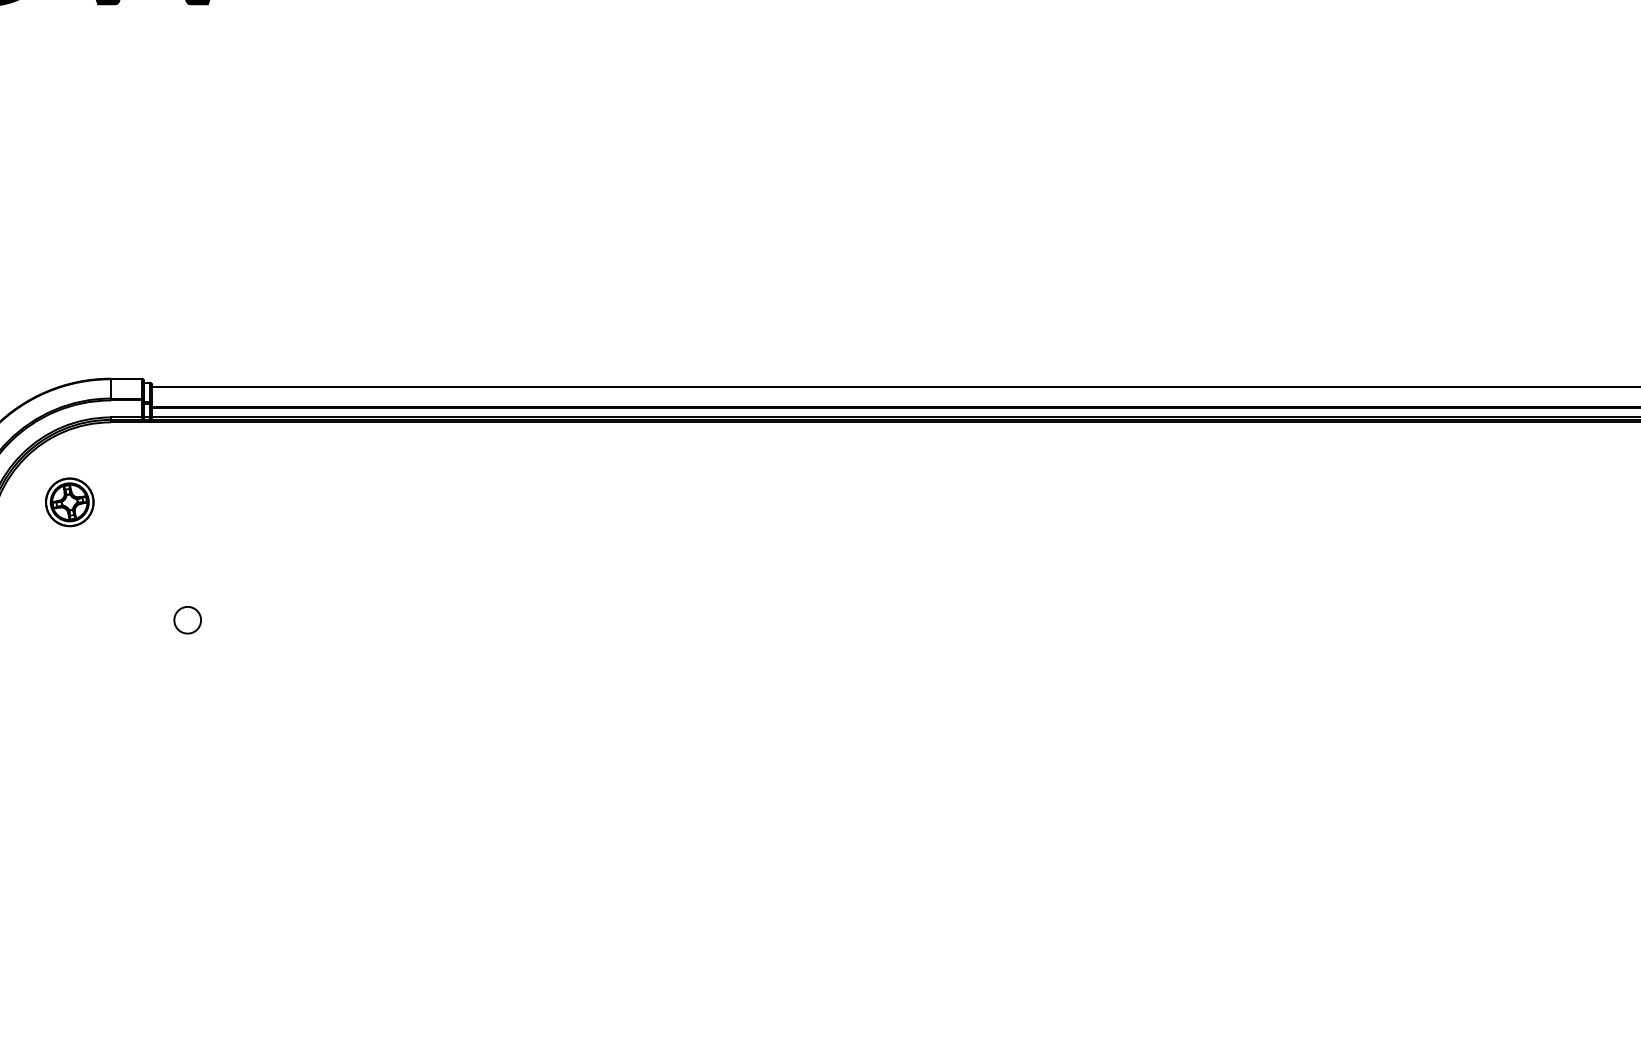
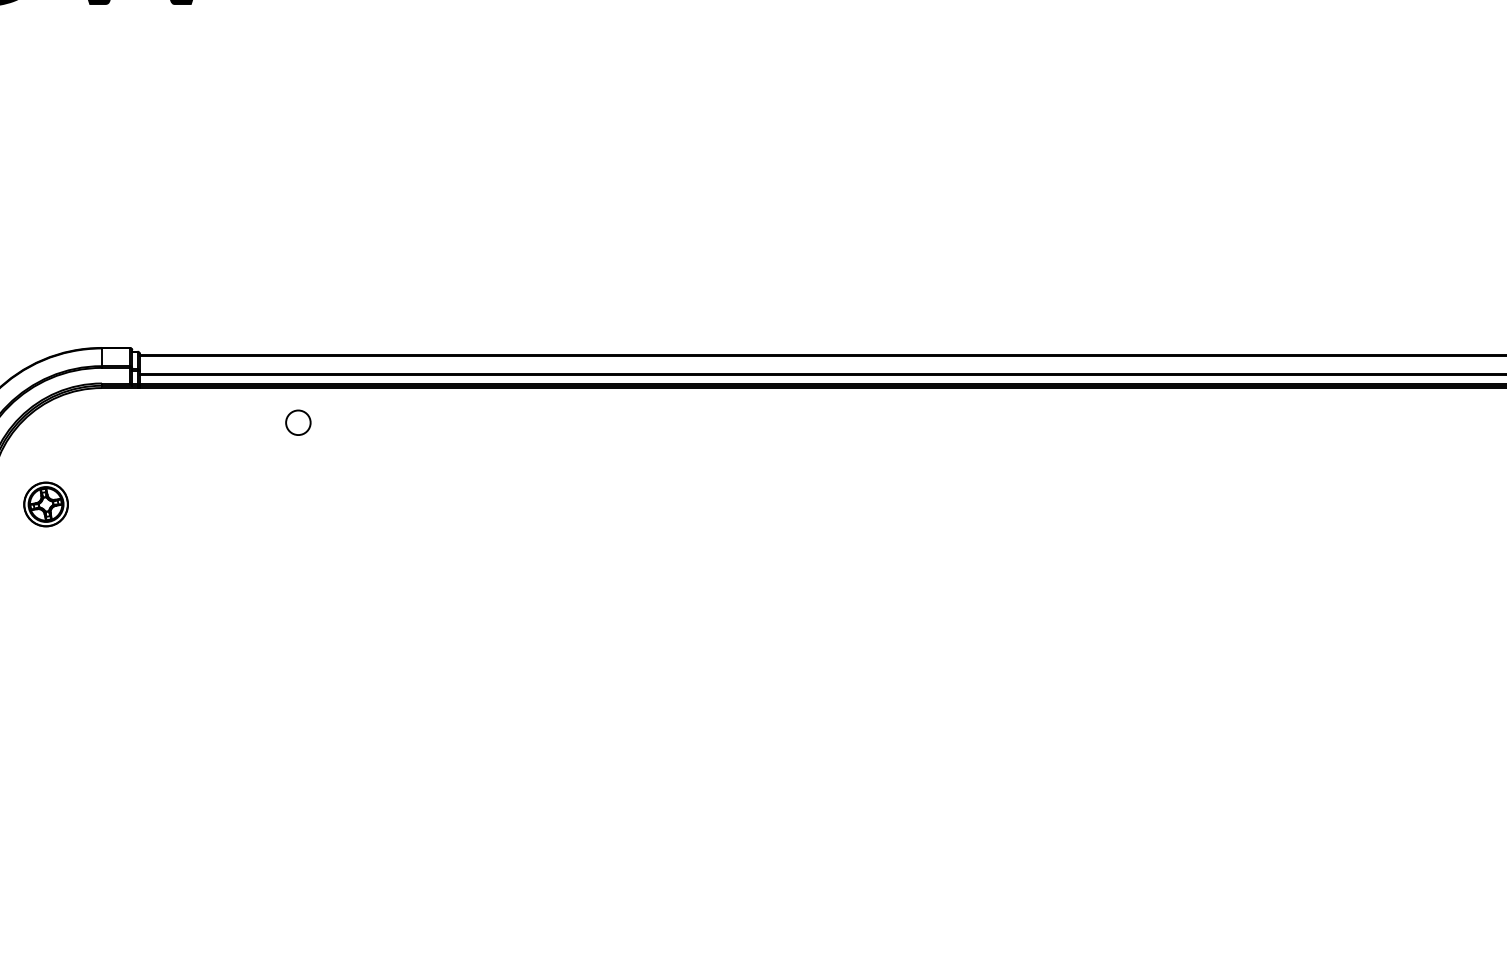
part: (69, 502) -> (45, 504), moved
circle: (187, 619) -> (298, 422), moved

